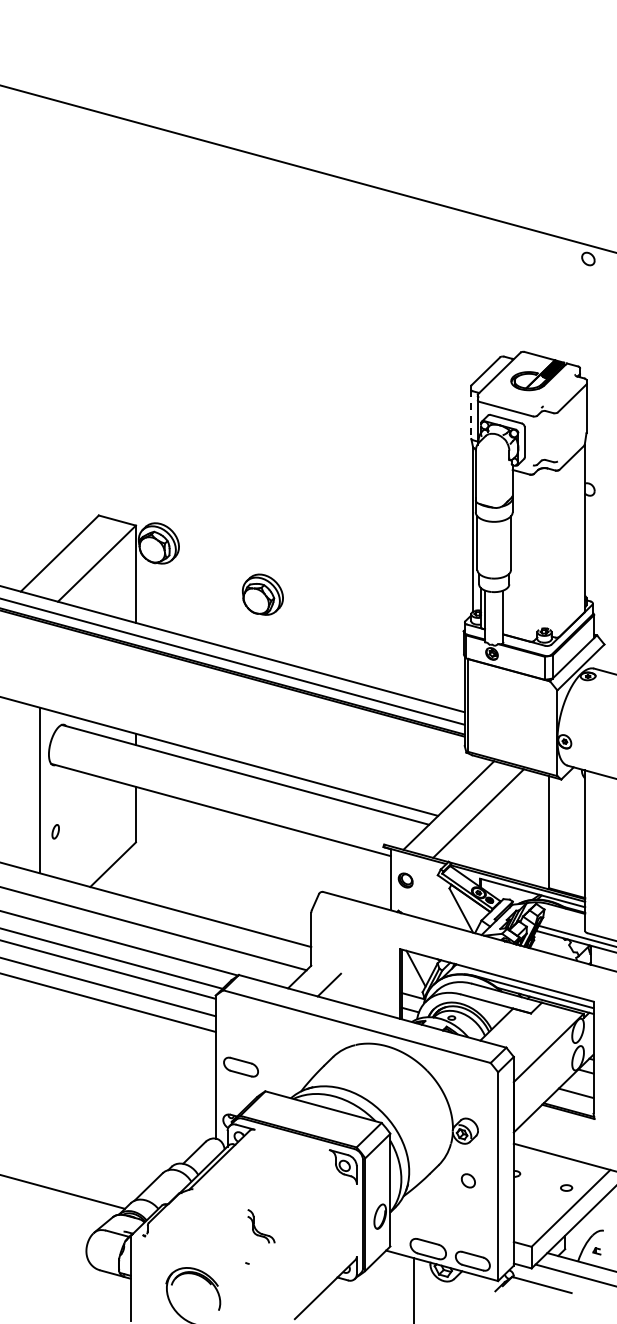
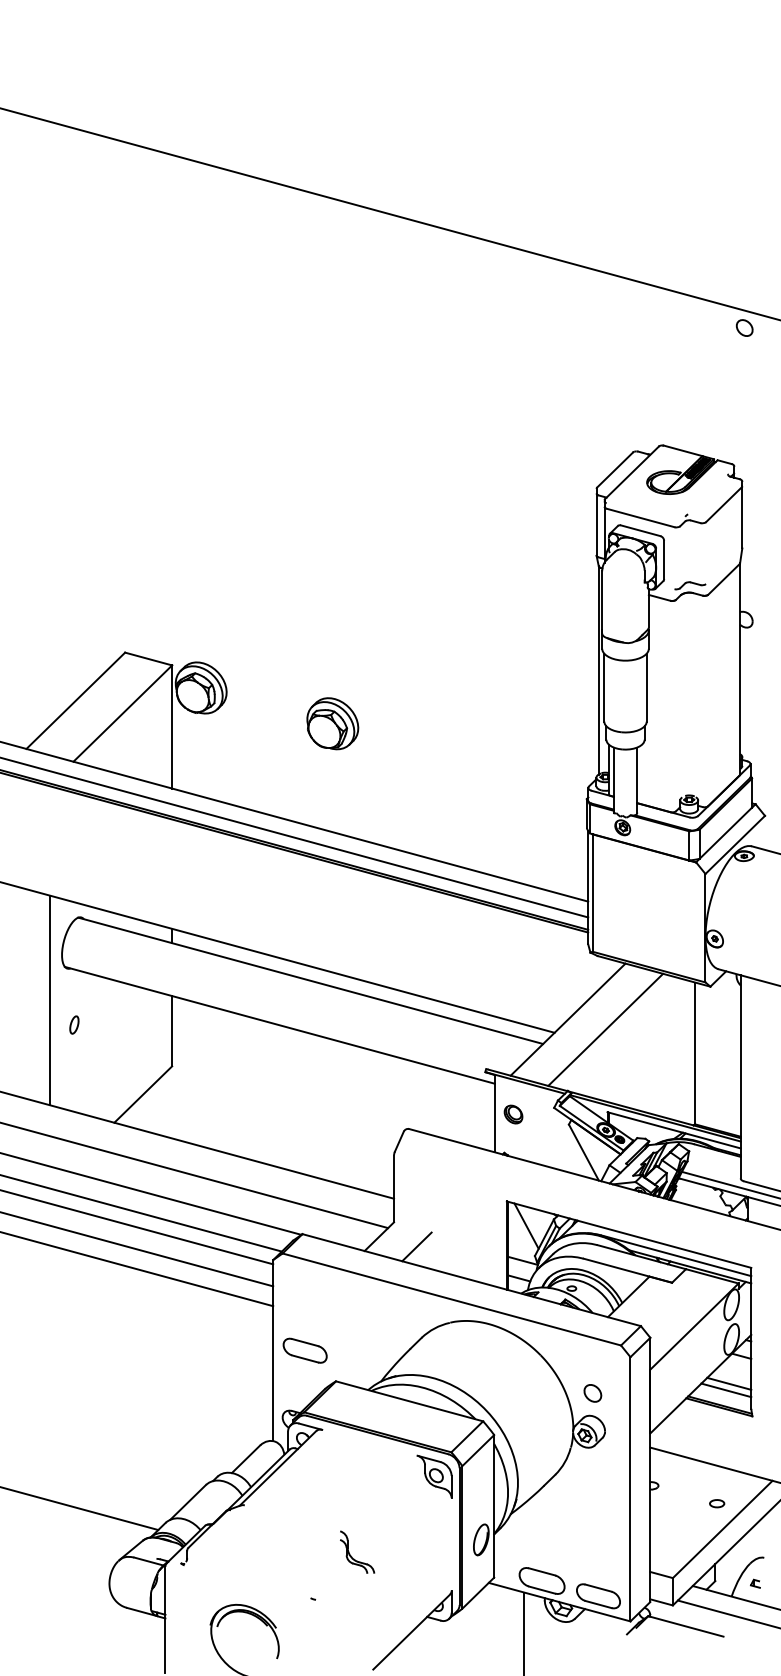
line: (471, 414) -> (596, 524), dashed -> solid
part: (262, 594) -> (332, 723), moved
part: (55, 831) -> (74, 1024), moved
line: (573, 1098) -> (725, 1390), added
part: (467, 1180) -> (591, 1392), moved
part: (261, 1226) -> (357, 1552), moved

